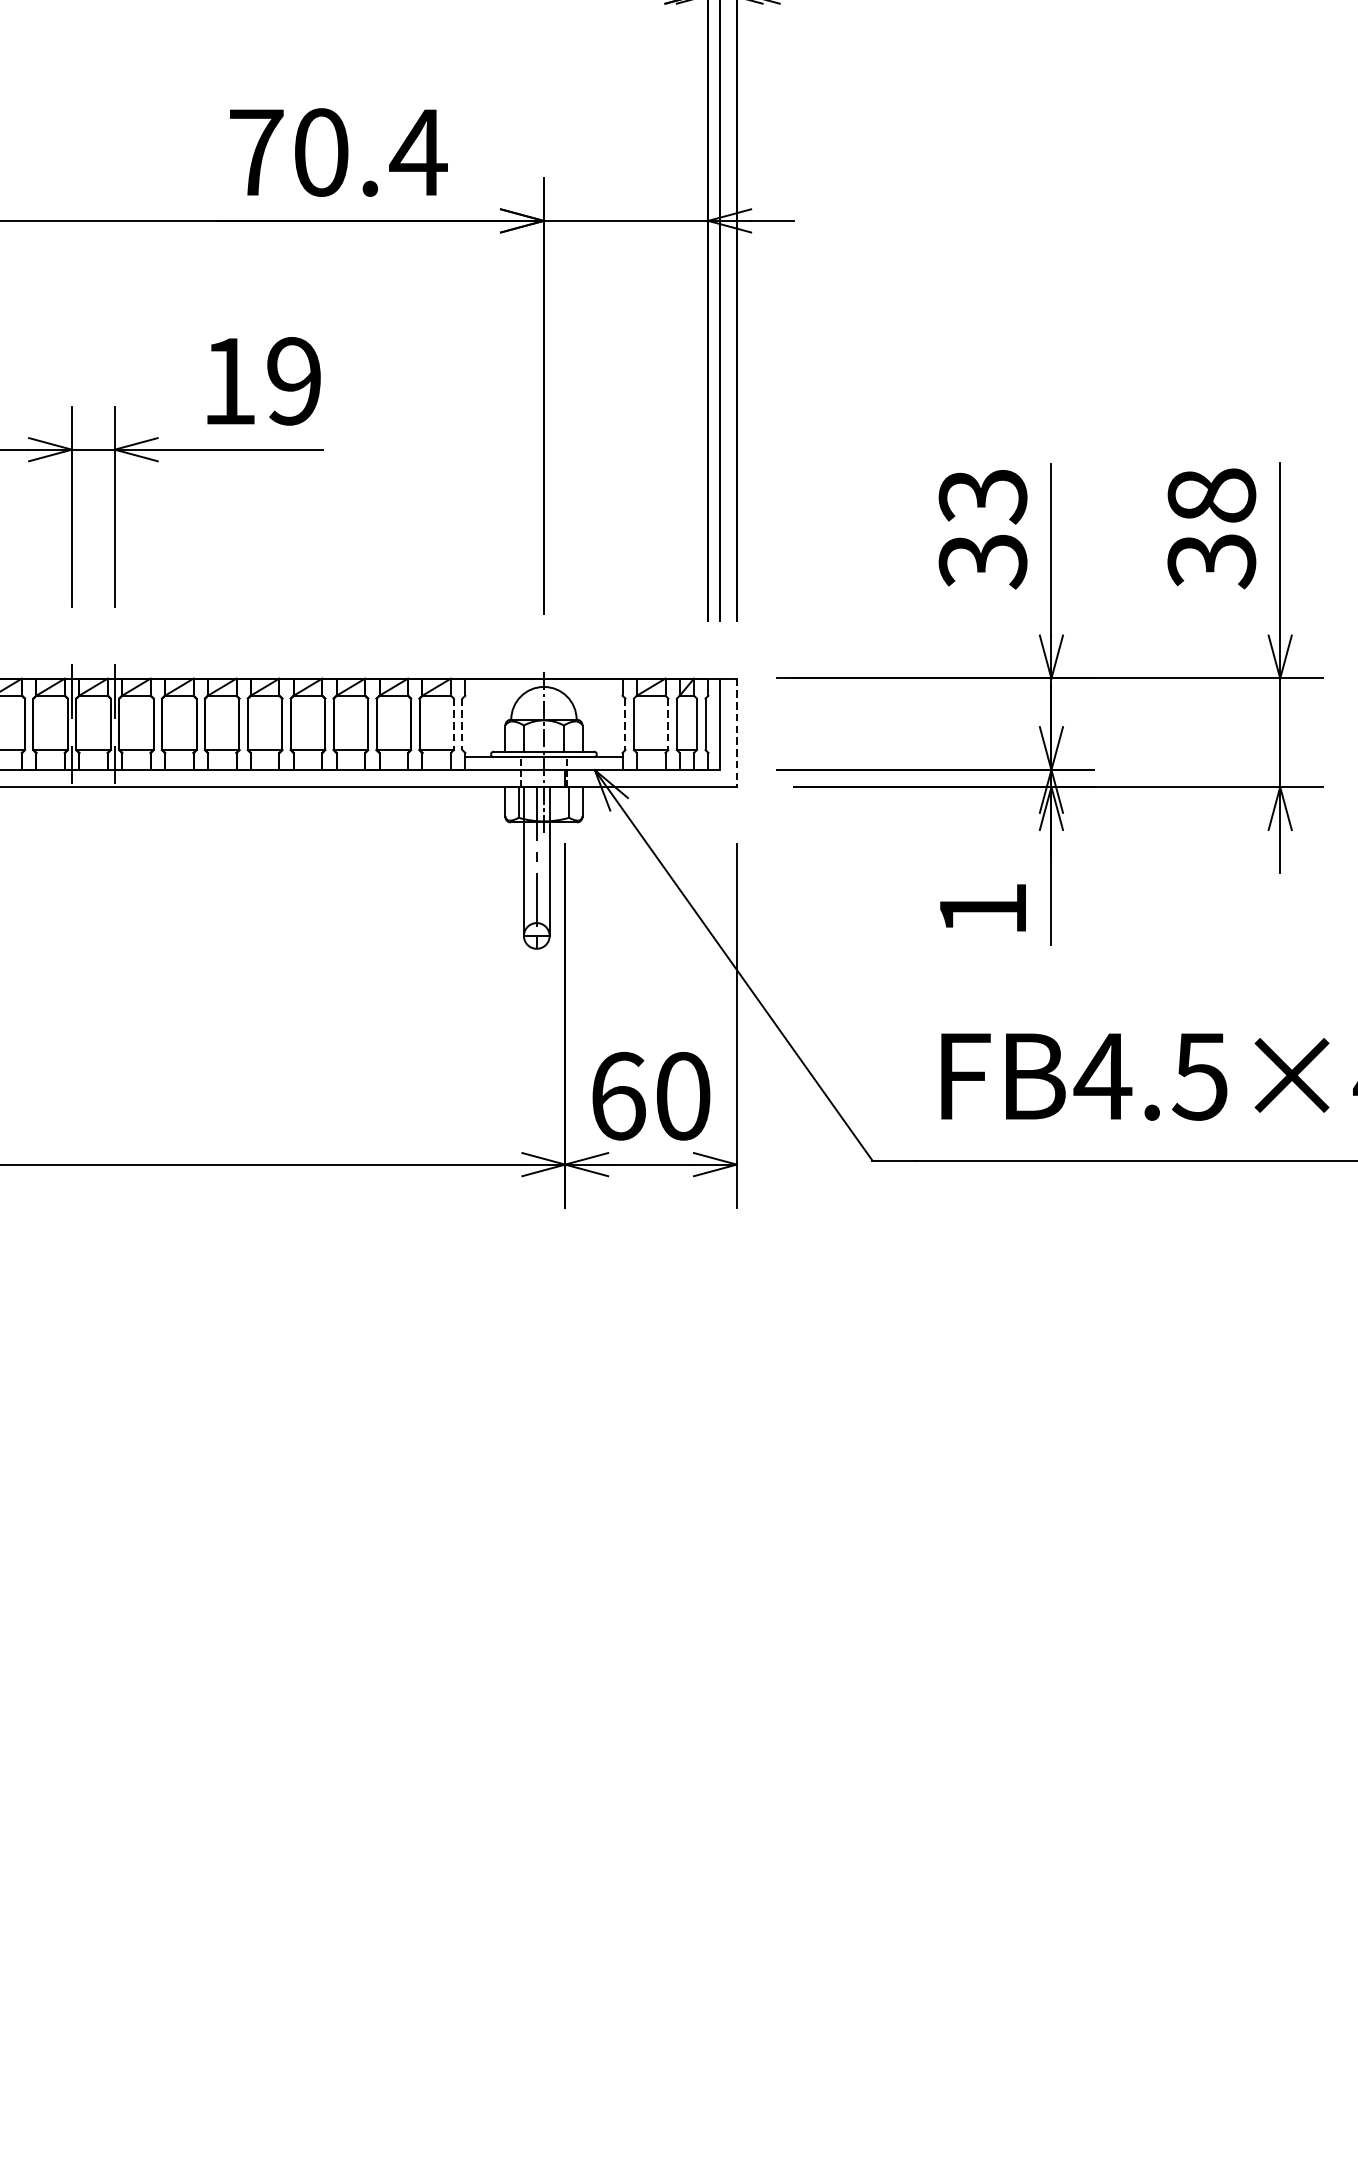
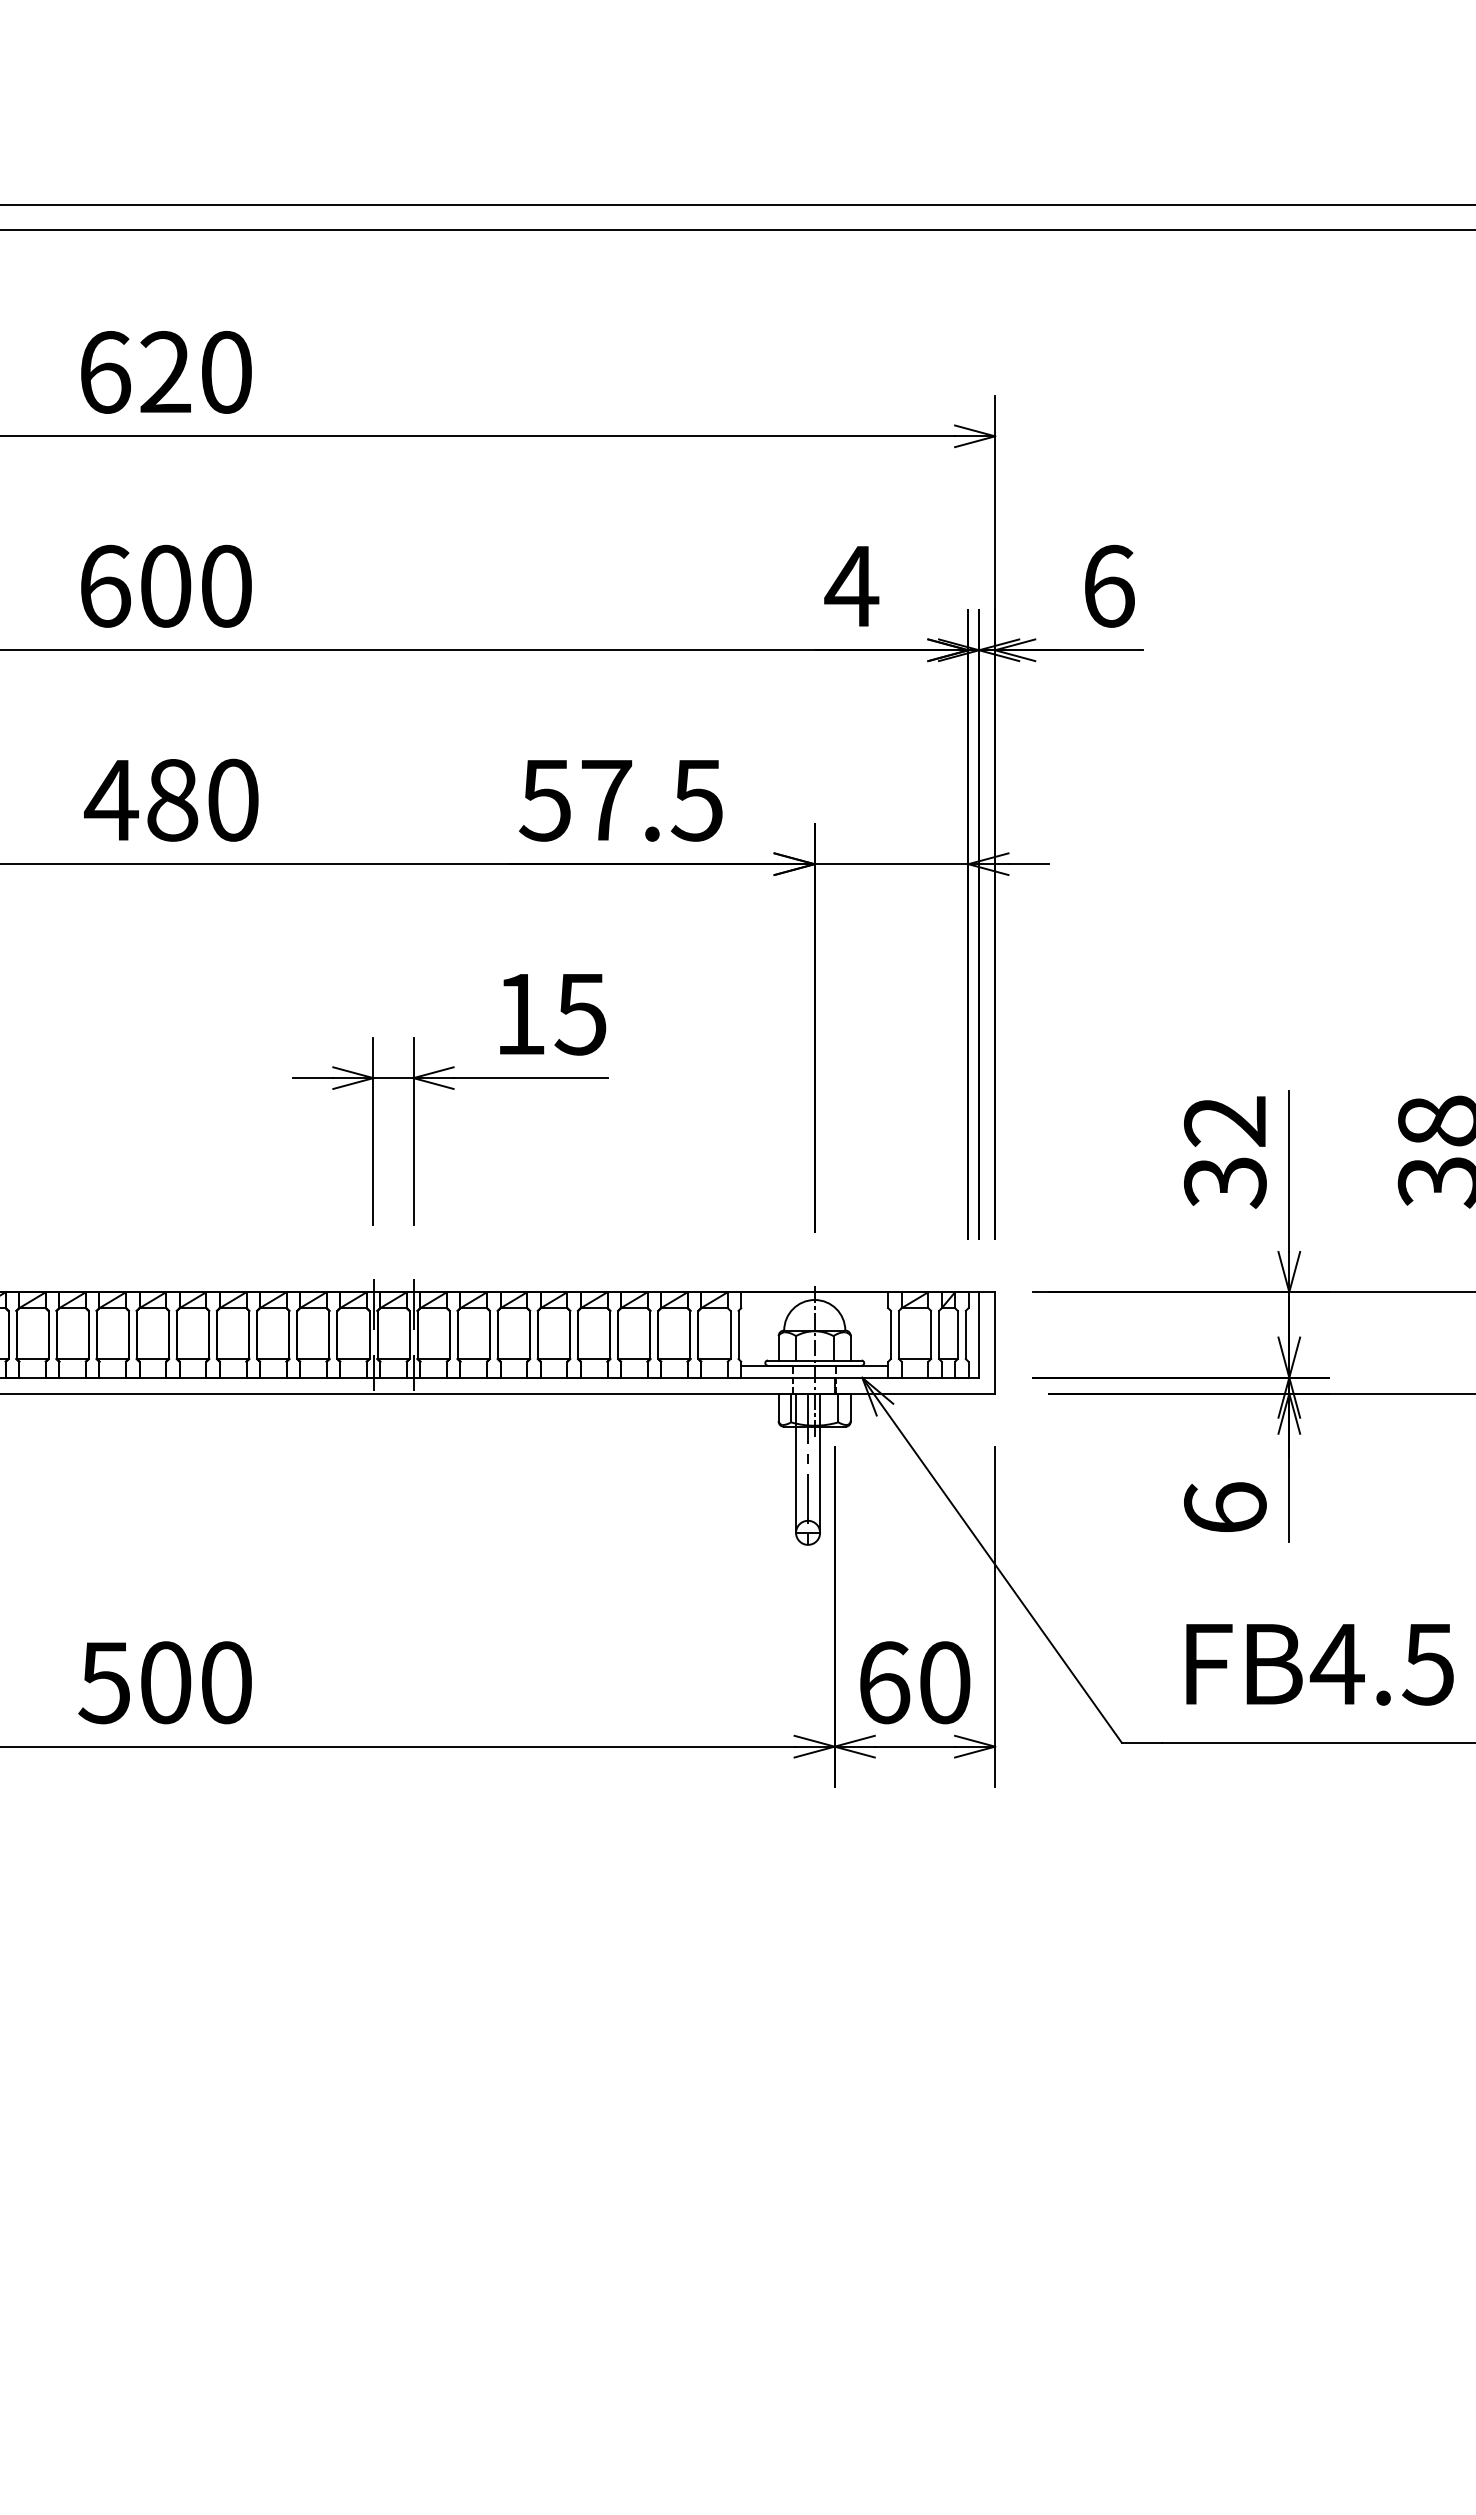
text: (337, 151) -> (621, 799), 70.4 -> 57.5
text: (293, 380) -> (580, 1013), 19 -> 15
text: (983, 497) -> (1225, 1122), 33 -> 32
line: (453, 724) -> (730, 1335), dashed -> solid
line: (462, 724) -> (738, 1335), dashed -> solid
line: (624, 724) -> (890, 1335), dashed -> solid
line: (668, 724) -> (931, 1335), dashed -> solid
line: (737, 732) -> (995, 1342), dashed -> solid
text: (983, 908) -> (1225, 1507), 1 -> 6

